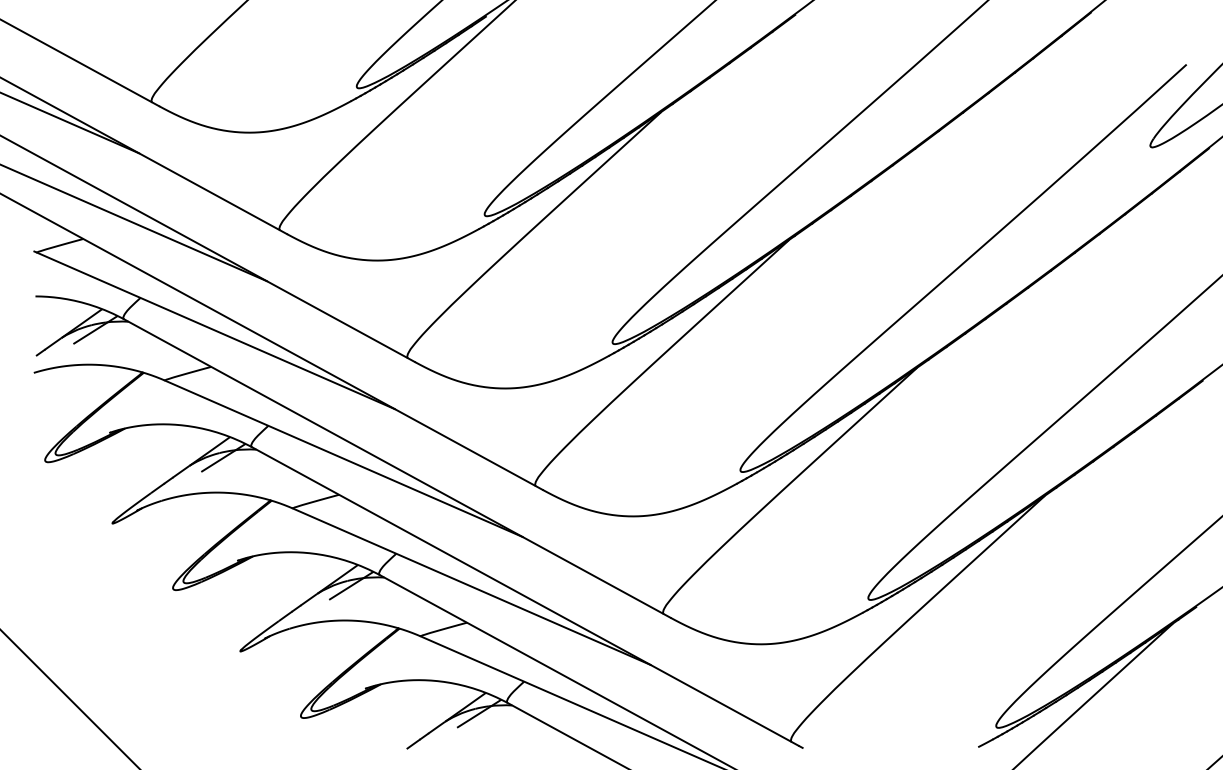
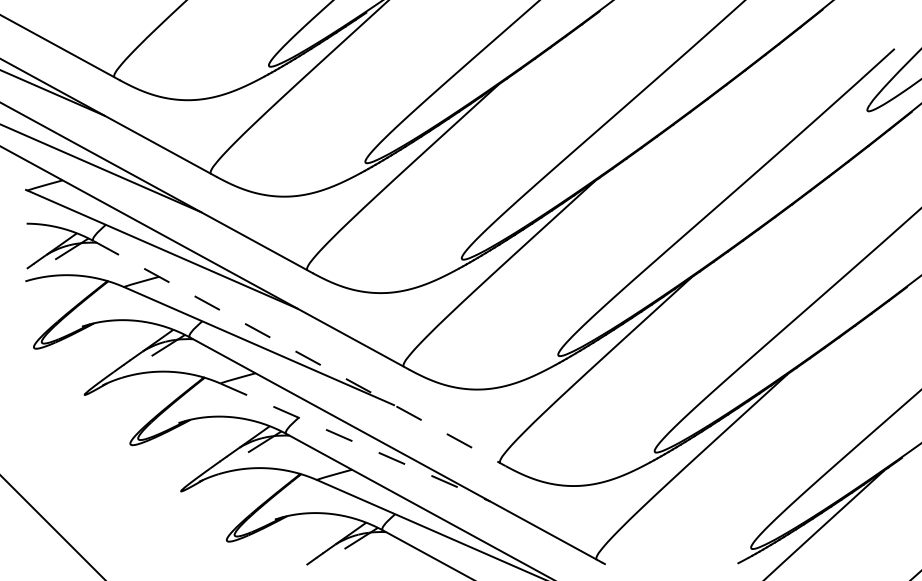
line: (397, 468) -> (299, 353), solid -> dashed
line: (472, 586) -> (356, 442), solid -> dashed

